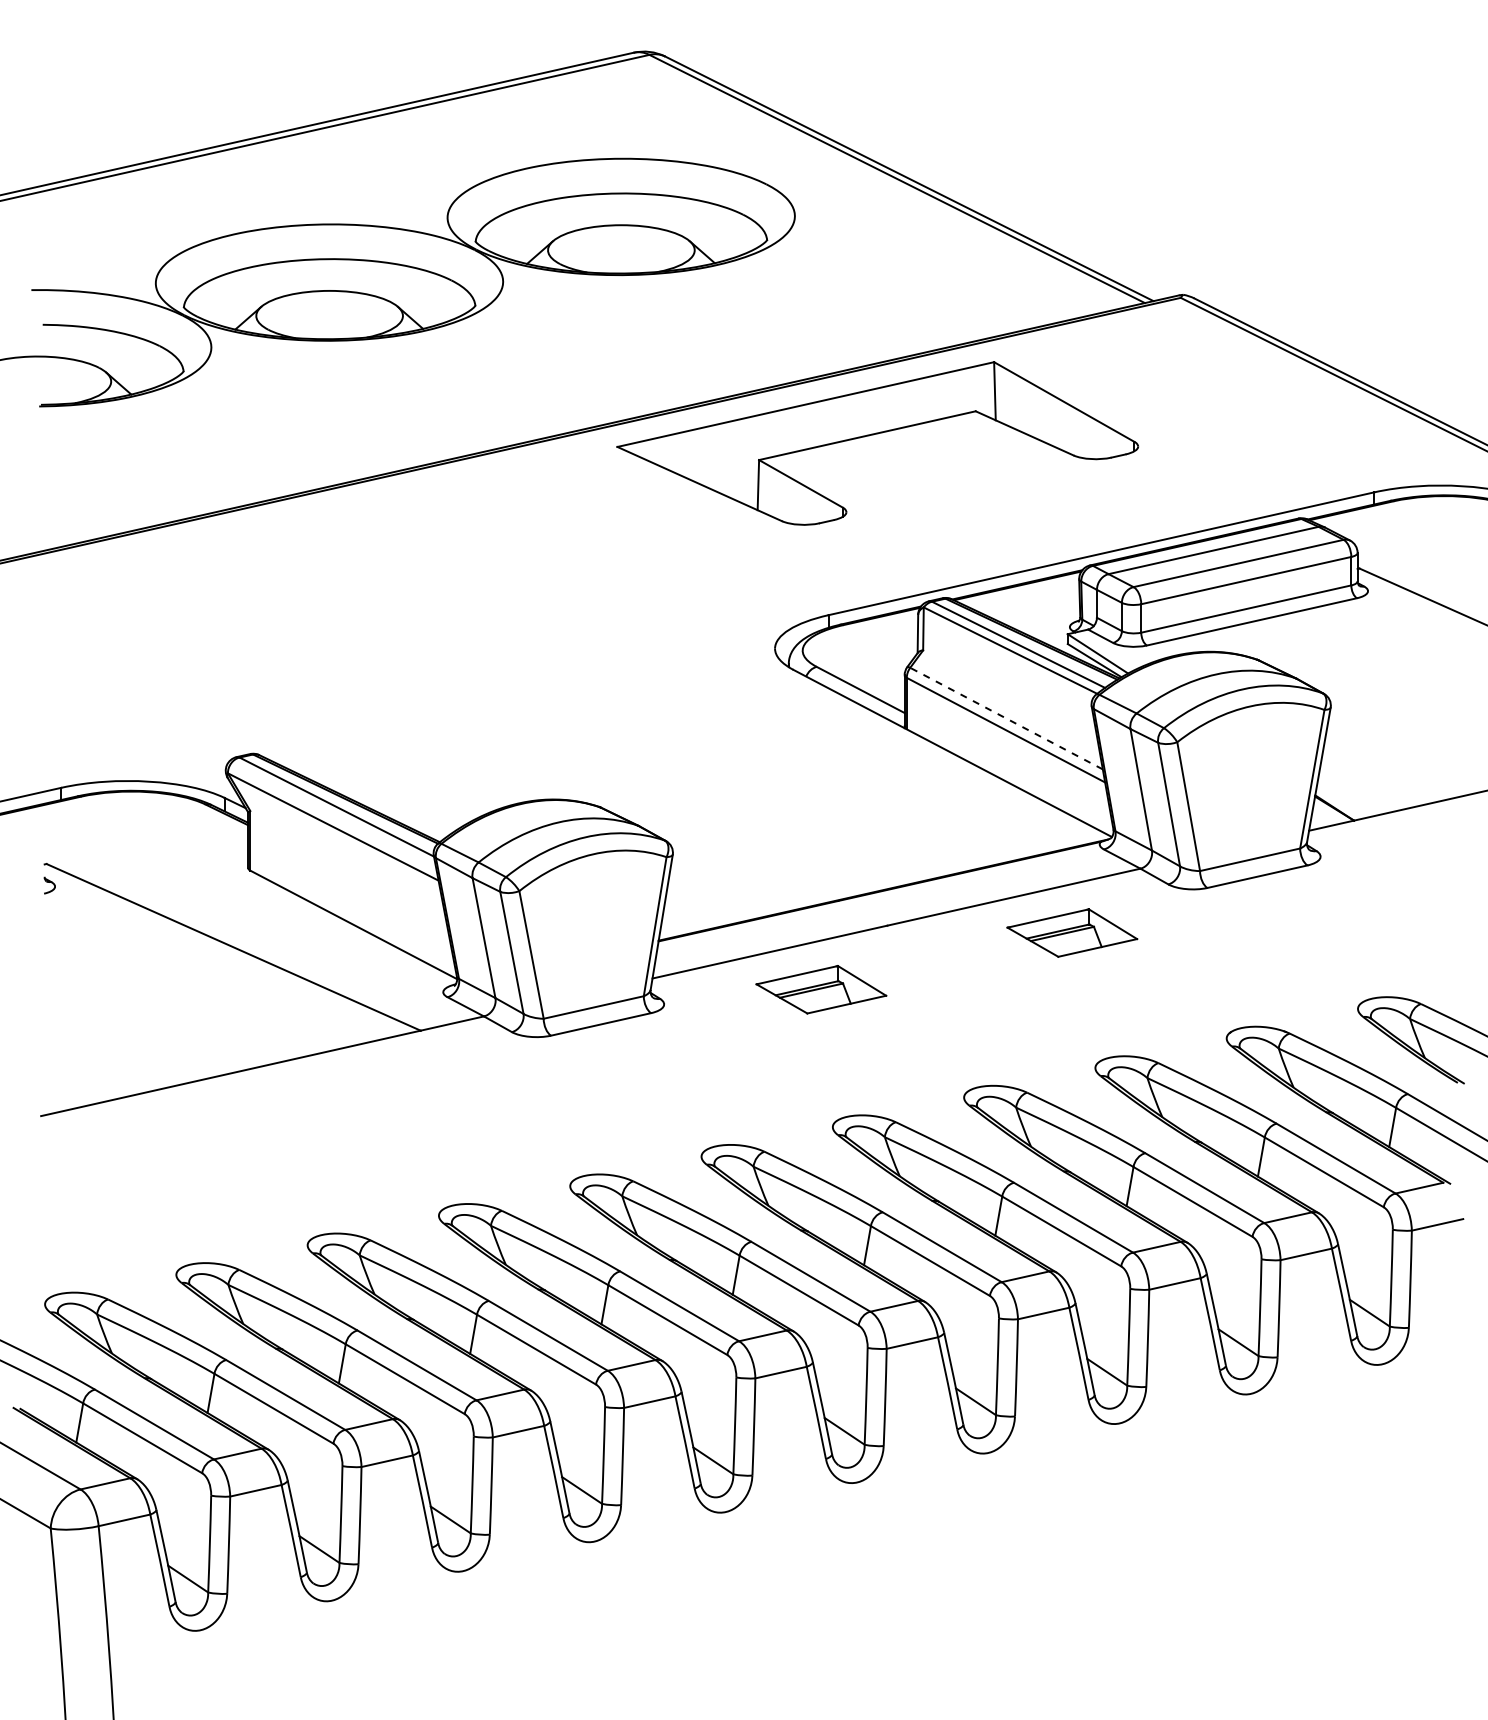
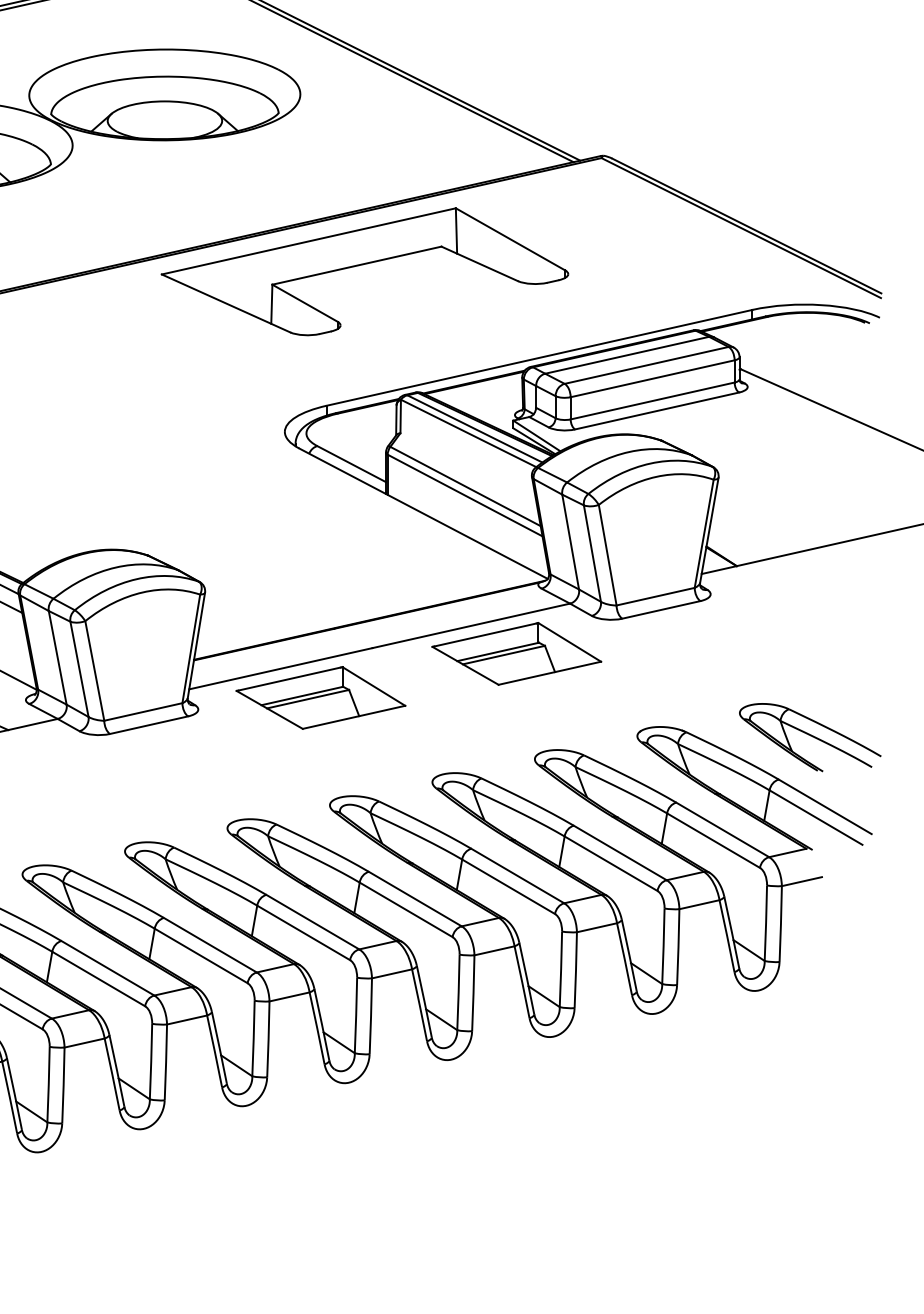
line: (1006, 718) -> (465, 486), dashed -> solid
part: (1072, 932) -> (517, 653), size x1.67
part: (821, 989) -> (321, 697), size x1.67

